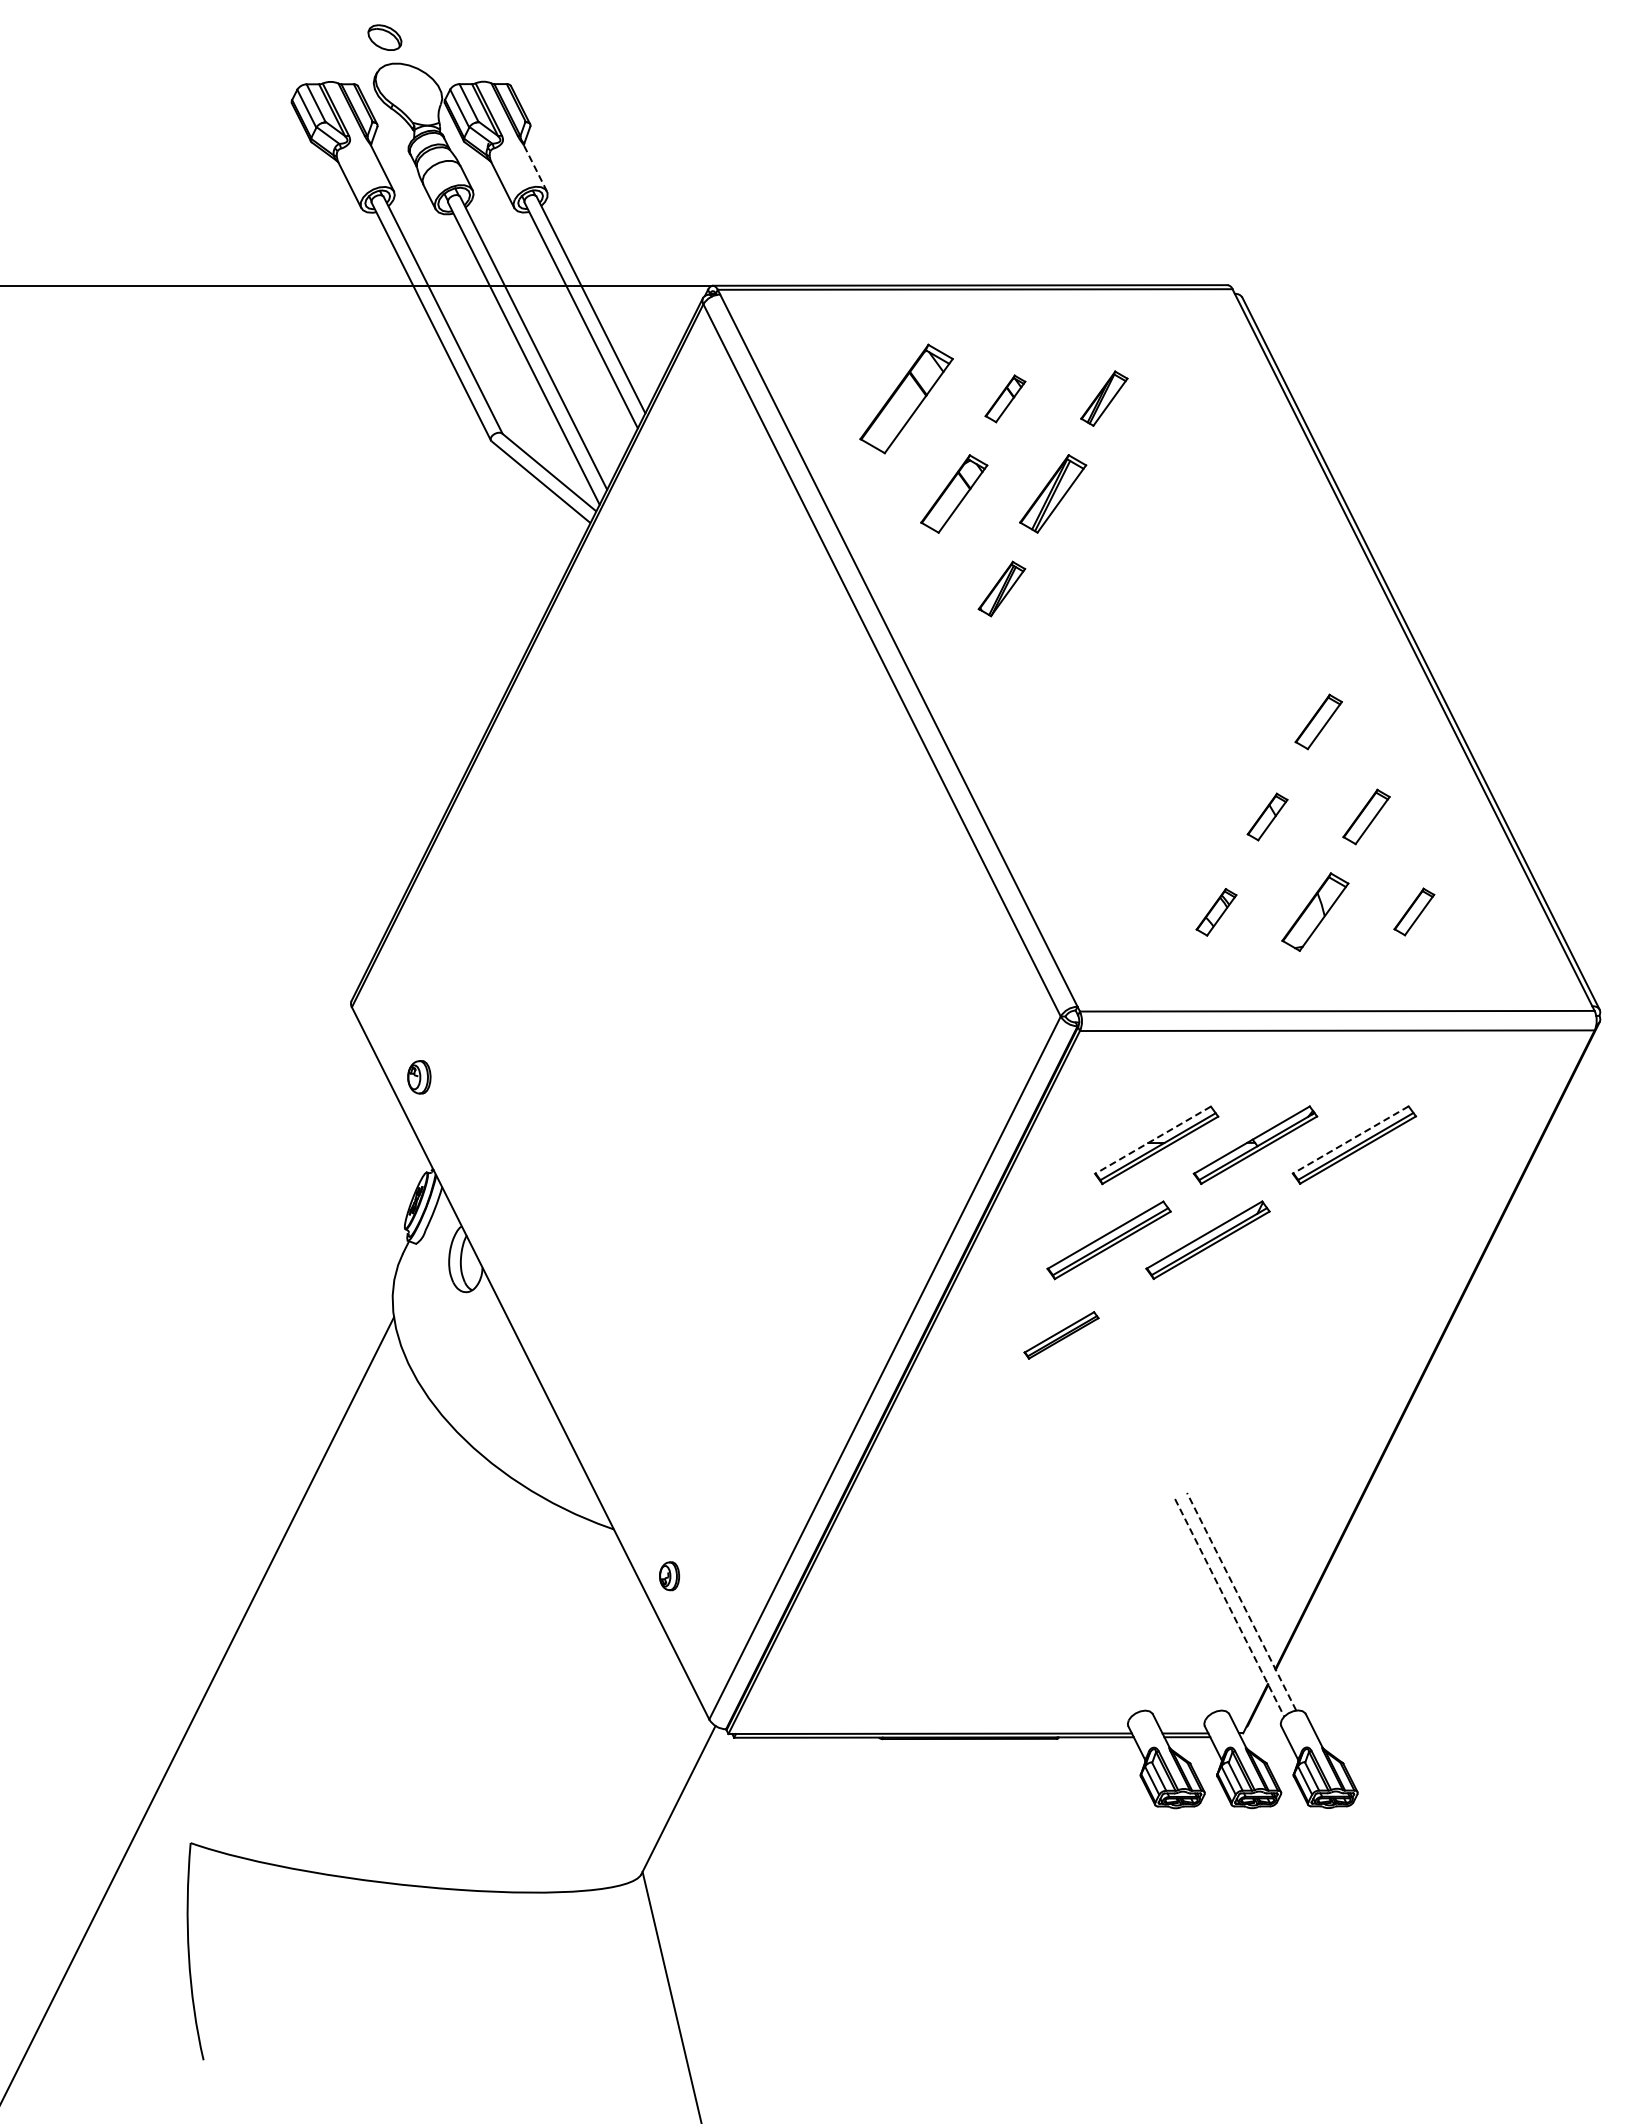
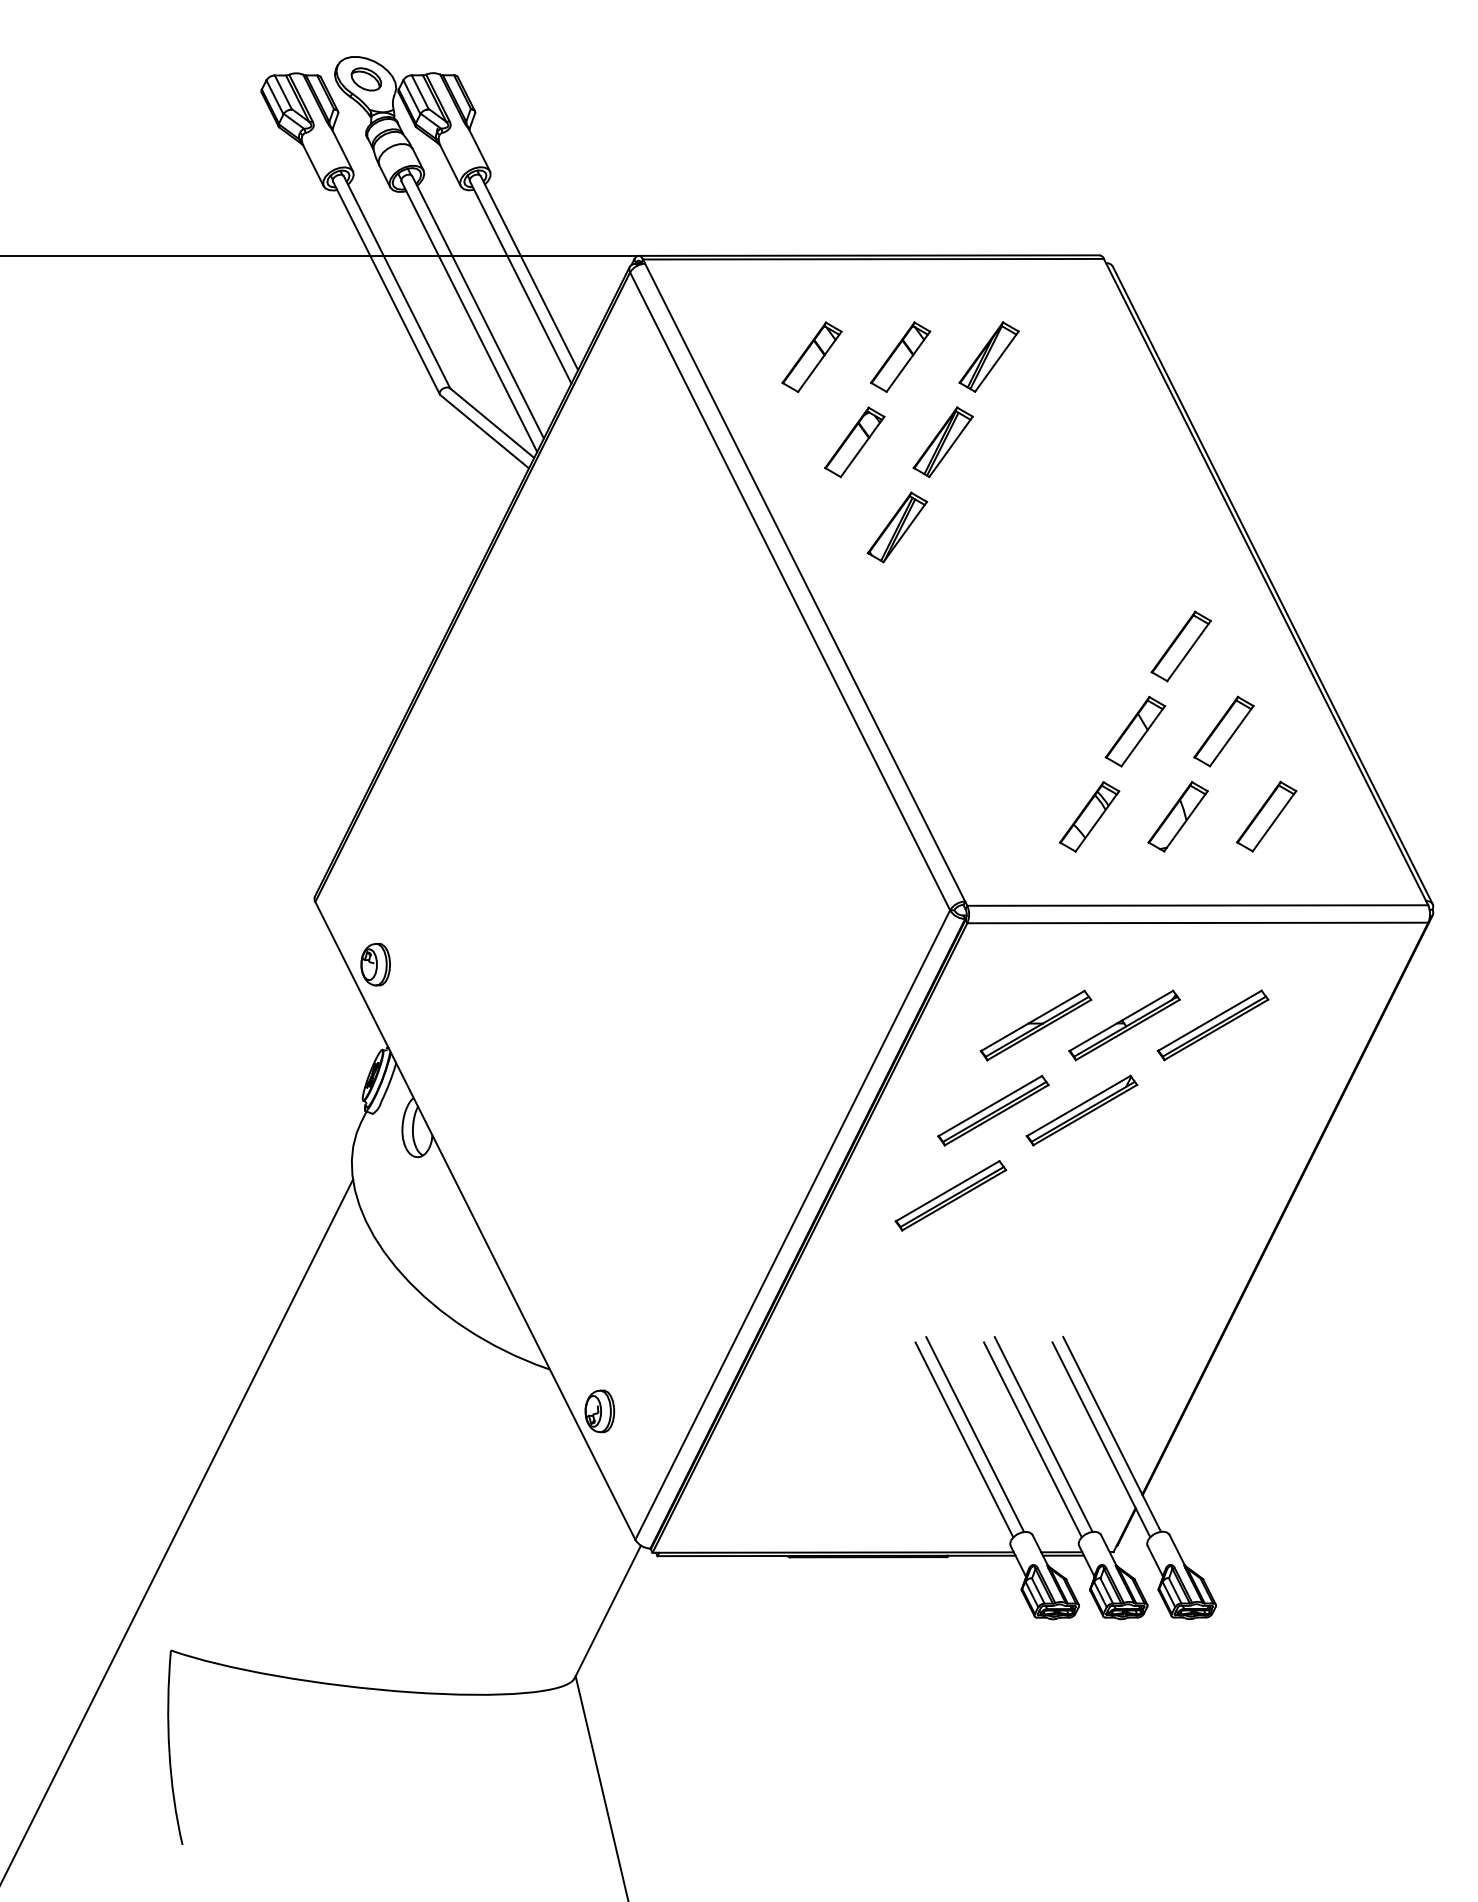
part: (384, 37) -> (366, 79), moved
line: (535, 168) -> (479, 150), dashed -> solid
part: (906, 398) -> (811, 356), size x0.71
part: (1005, 398) -> (900, 356), size x1.67
part: (1104, 398) -> (989, 356), size x1.43
part: (1001, 588) -> (897, 526), size x1.43
part: (1318, 721) -> (1180, 646), size x1.43
part: (1267, 816) -> (1135, 731), size x1.67
part: (1366, 816) -> (1223, 731), size x1.43
part: (1414, 911) -> (1266, 816), size x1.67
part: (1216, 912) -> (1089, 817), size x1.67
part: (419, 1077) -> (375, 964), size x1.43
line: (1153, 1140) -> (1033, 1021), dashed -> solid
line: (1350, 1140) -> (1209, 1021), dashed -> solid
part: (1061, 1335) -> (950, 1195), size x1.67
part: (669, 1576) -> (599, 1411), size x1.67
line: (1088, 1601) -> (974, 1434), added
line: (1164, 1601) -> (1043, 1434), added
line: (1241, 1601) -> (1111, 1434), dashed -> solid
line: (1076, 1607) -> (964, 1439), added
line: (1152, 1607) -> (1032, 1439), added
line: (1229, 1607) -> (1101, 1439), dashed -> solid

